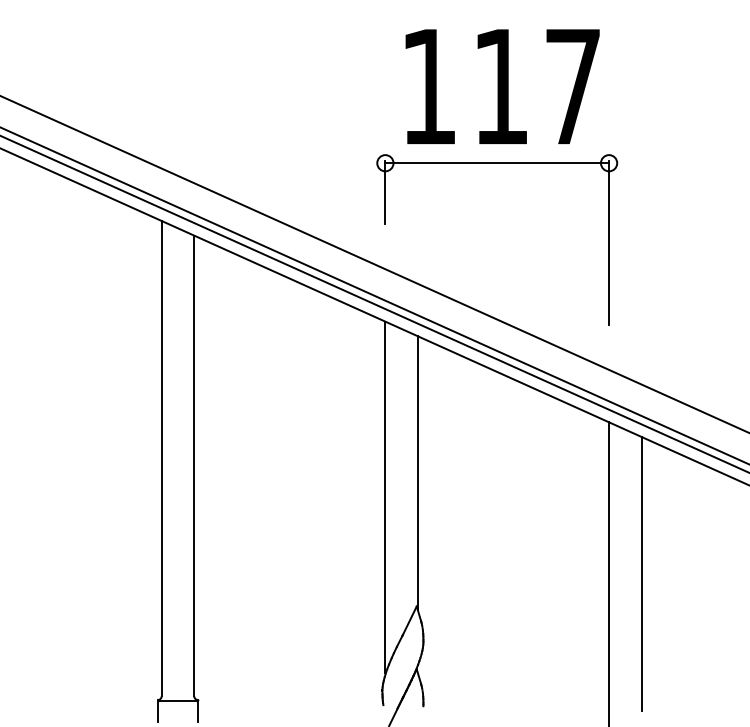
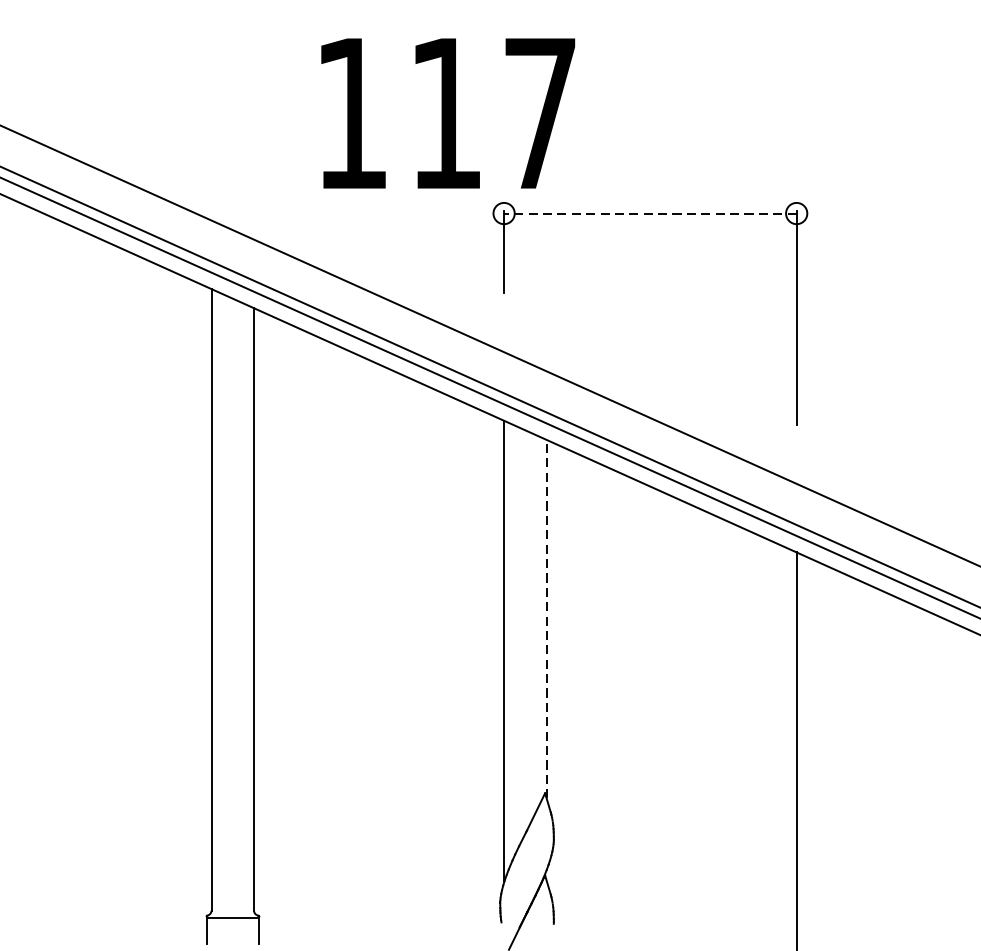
text: (502, 86) -> (447, 113), moved
line: (497, 163) -> (650, 213), solid -> dashed
line: (417, 472) -> (546, 618), solid -> dashed
line: (641, 573) -> (839, 750), removed

